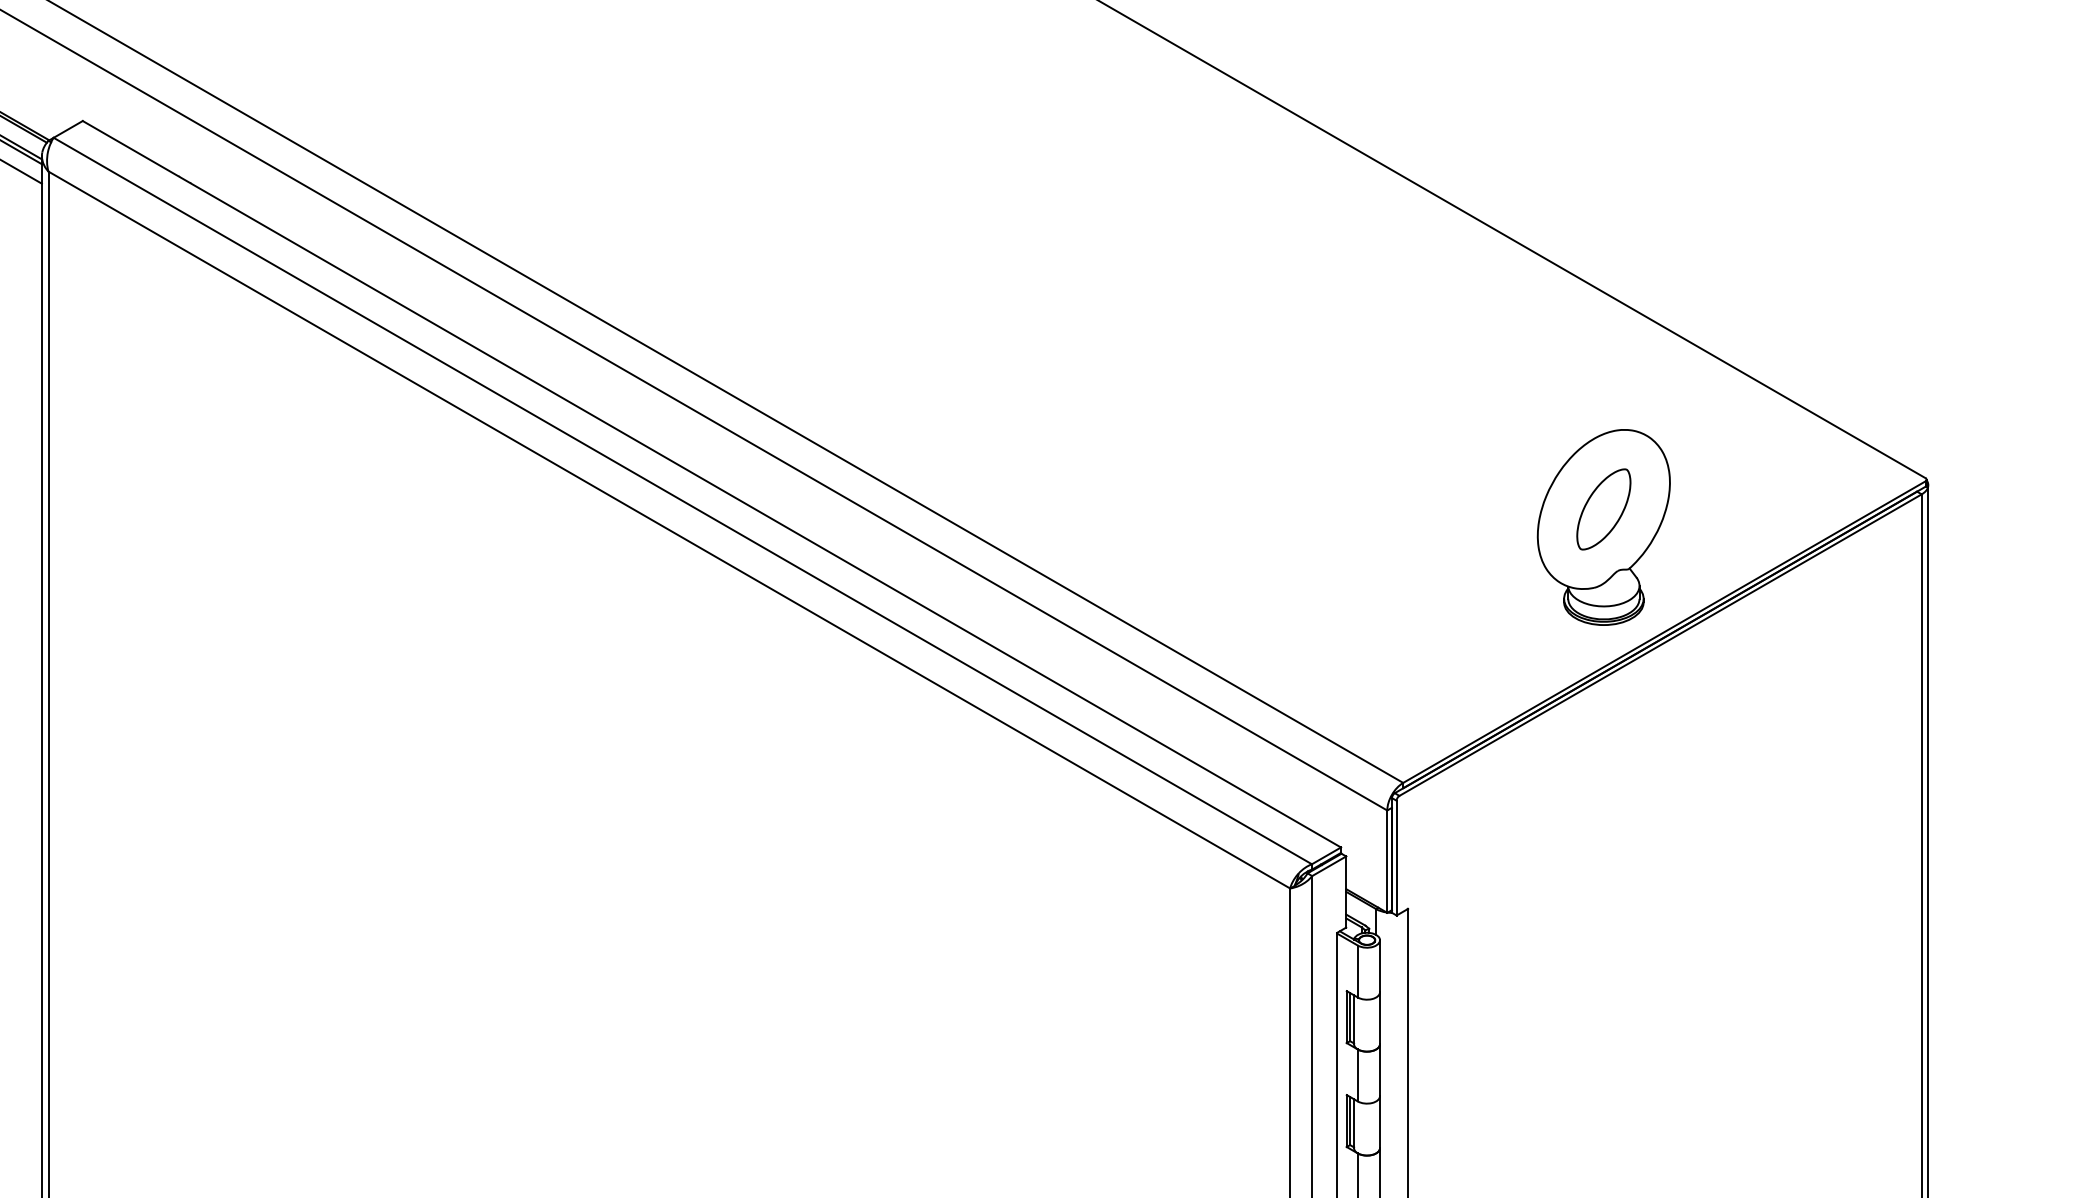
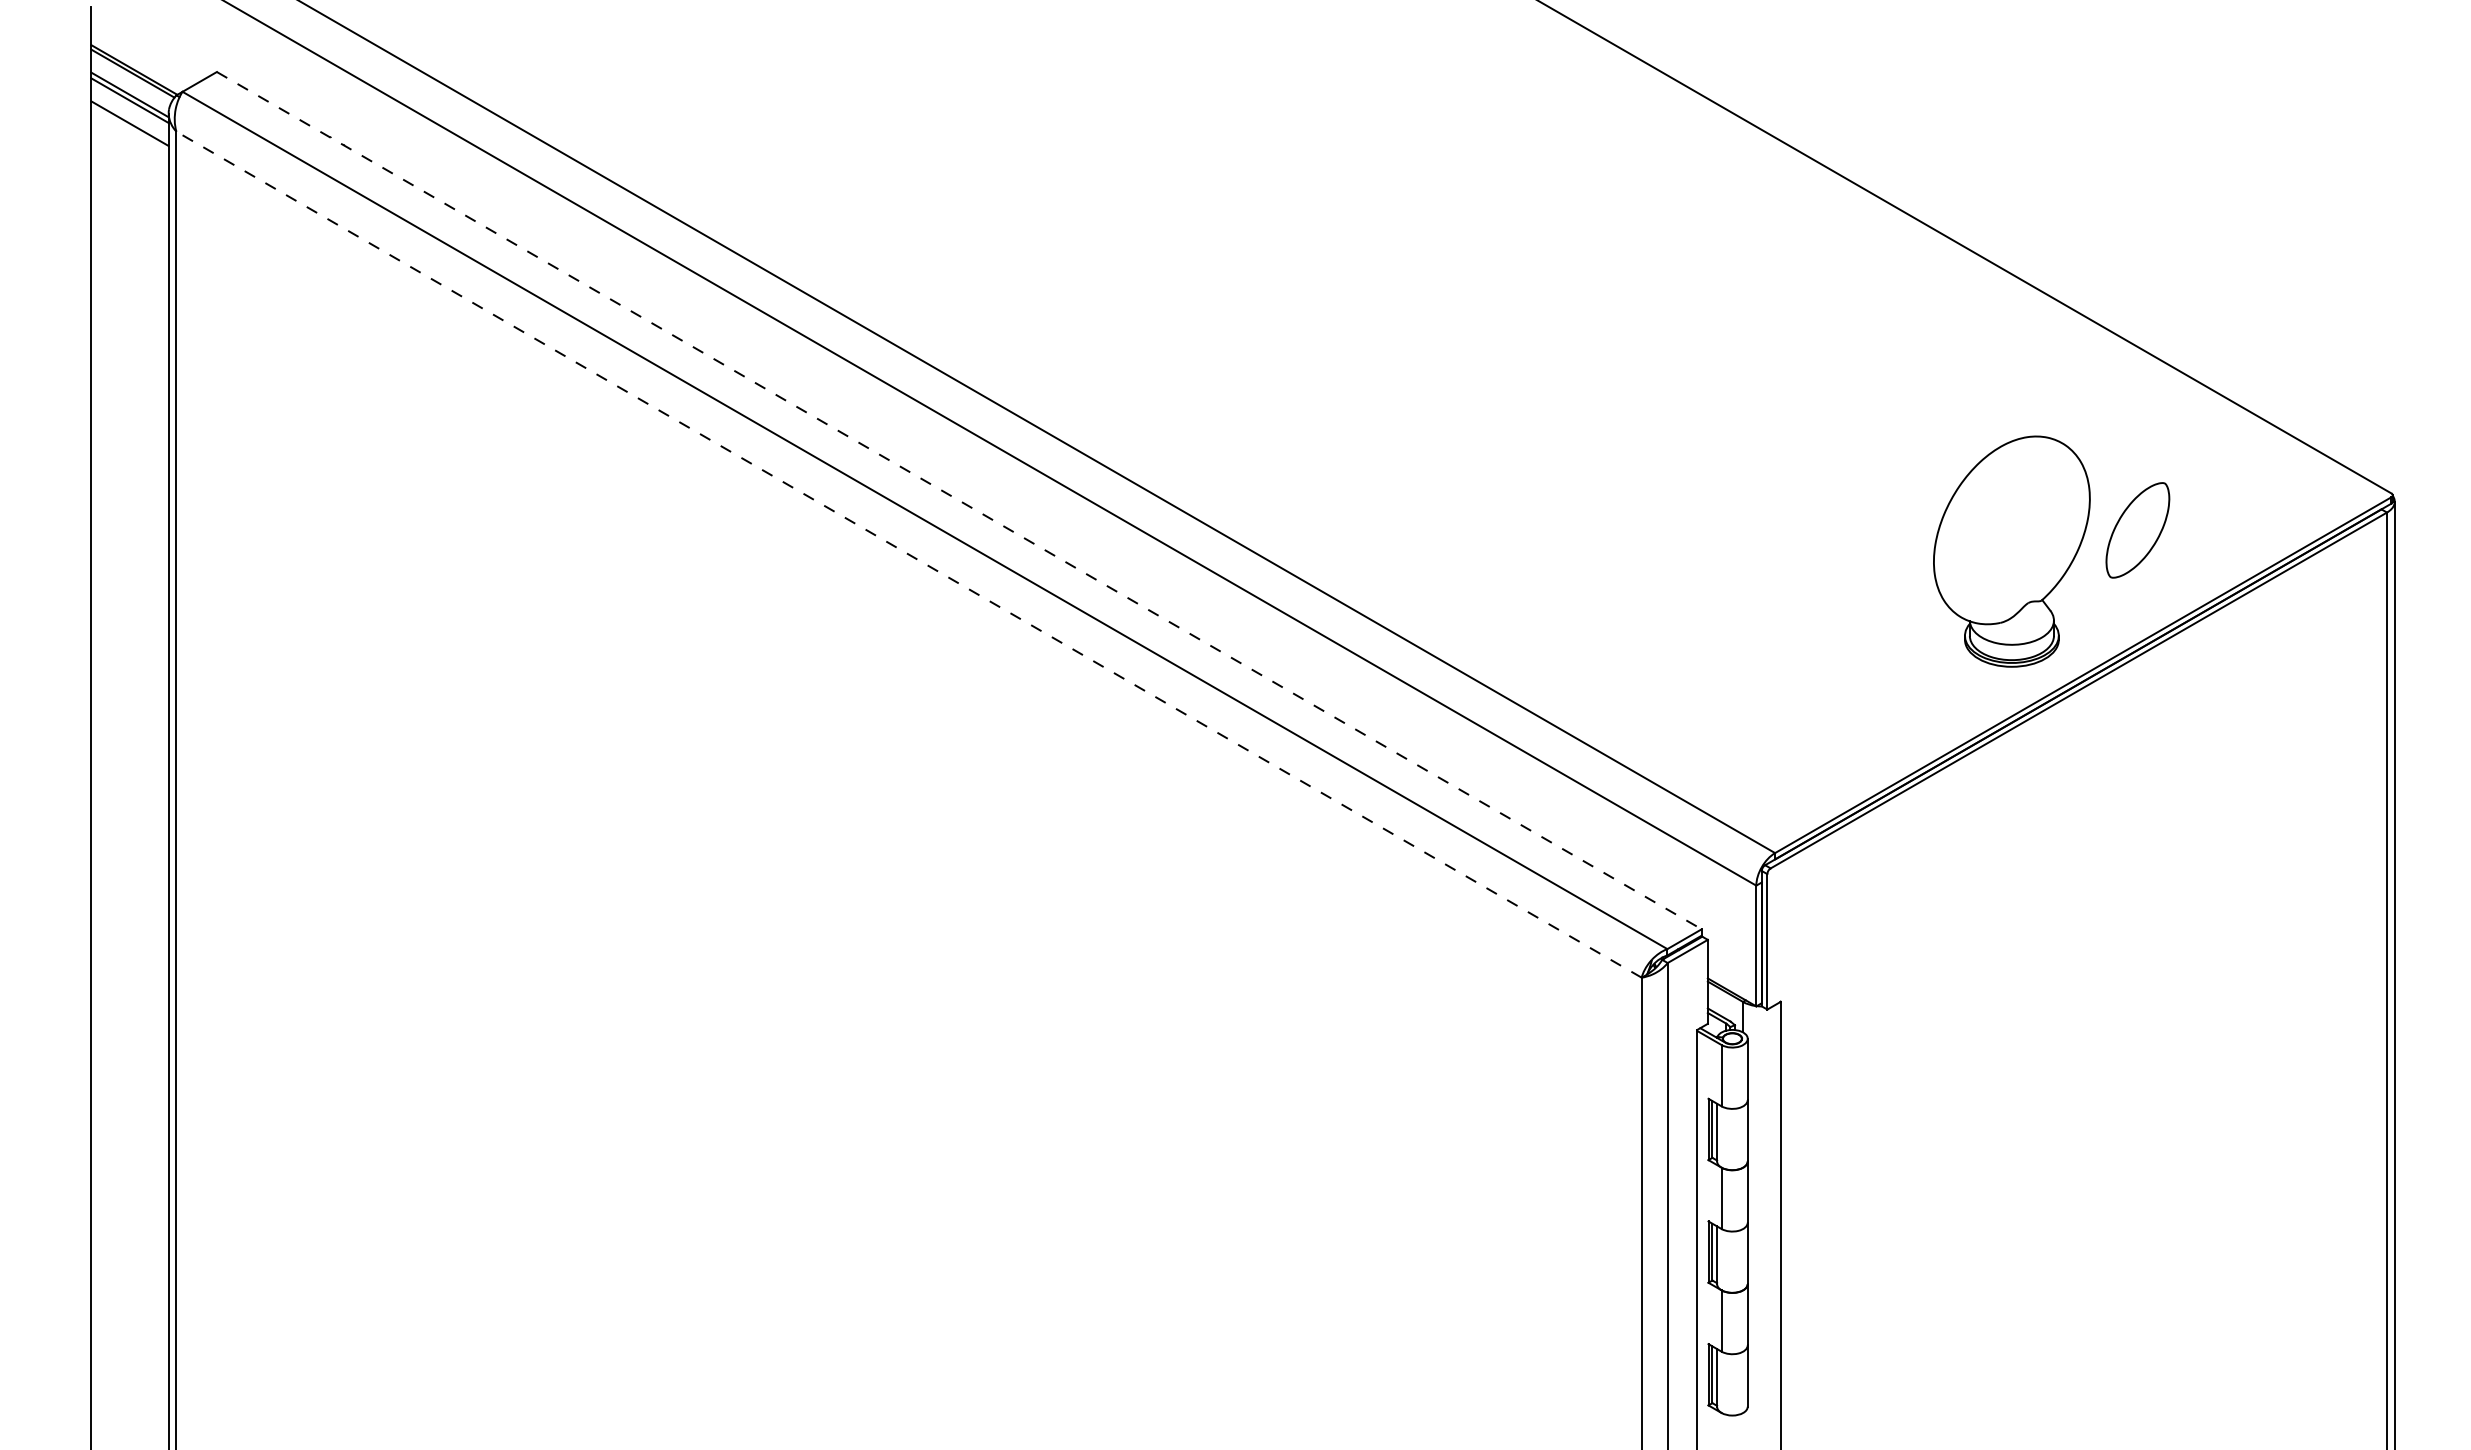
line: (712, 484) -> (959, 500), solid -> dashed
part: (1603, 509) -> (2137, 530), moved
line: (669, 529) -> (909, 554), solid -> dashed

